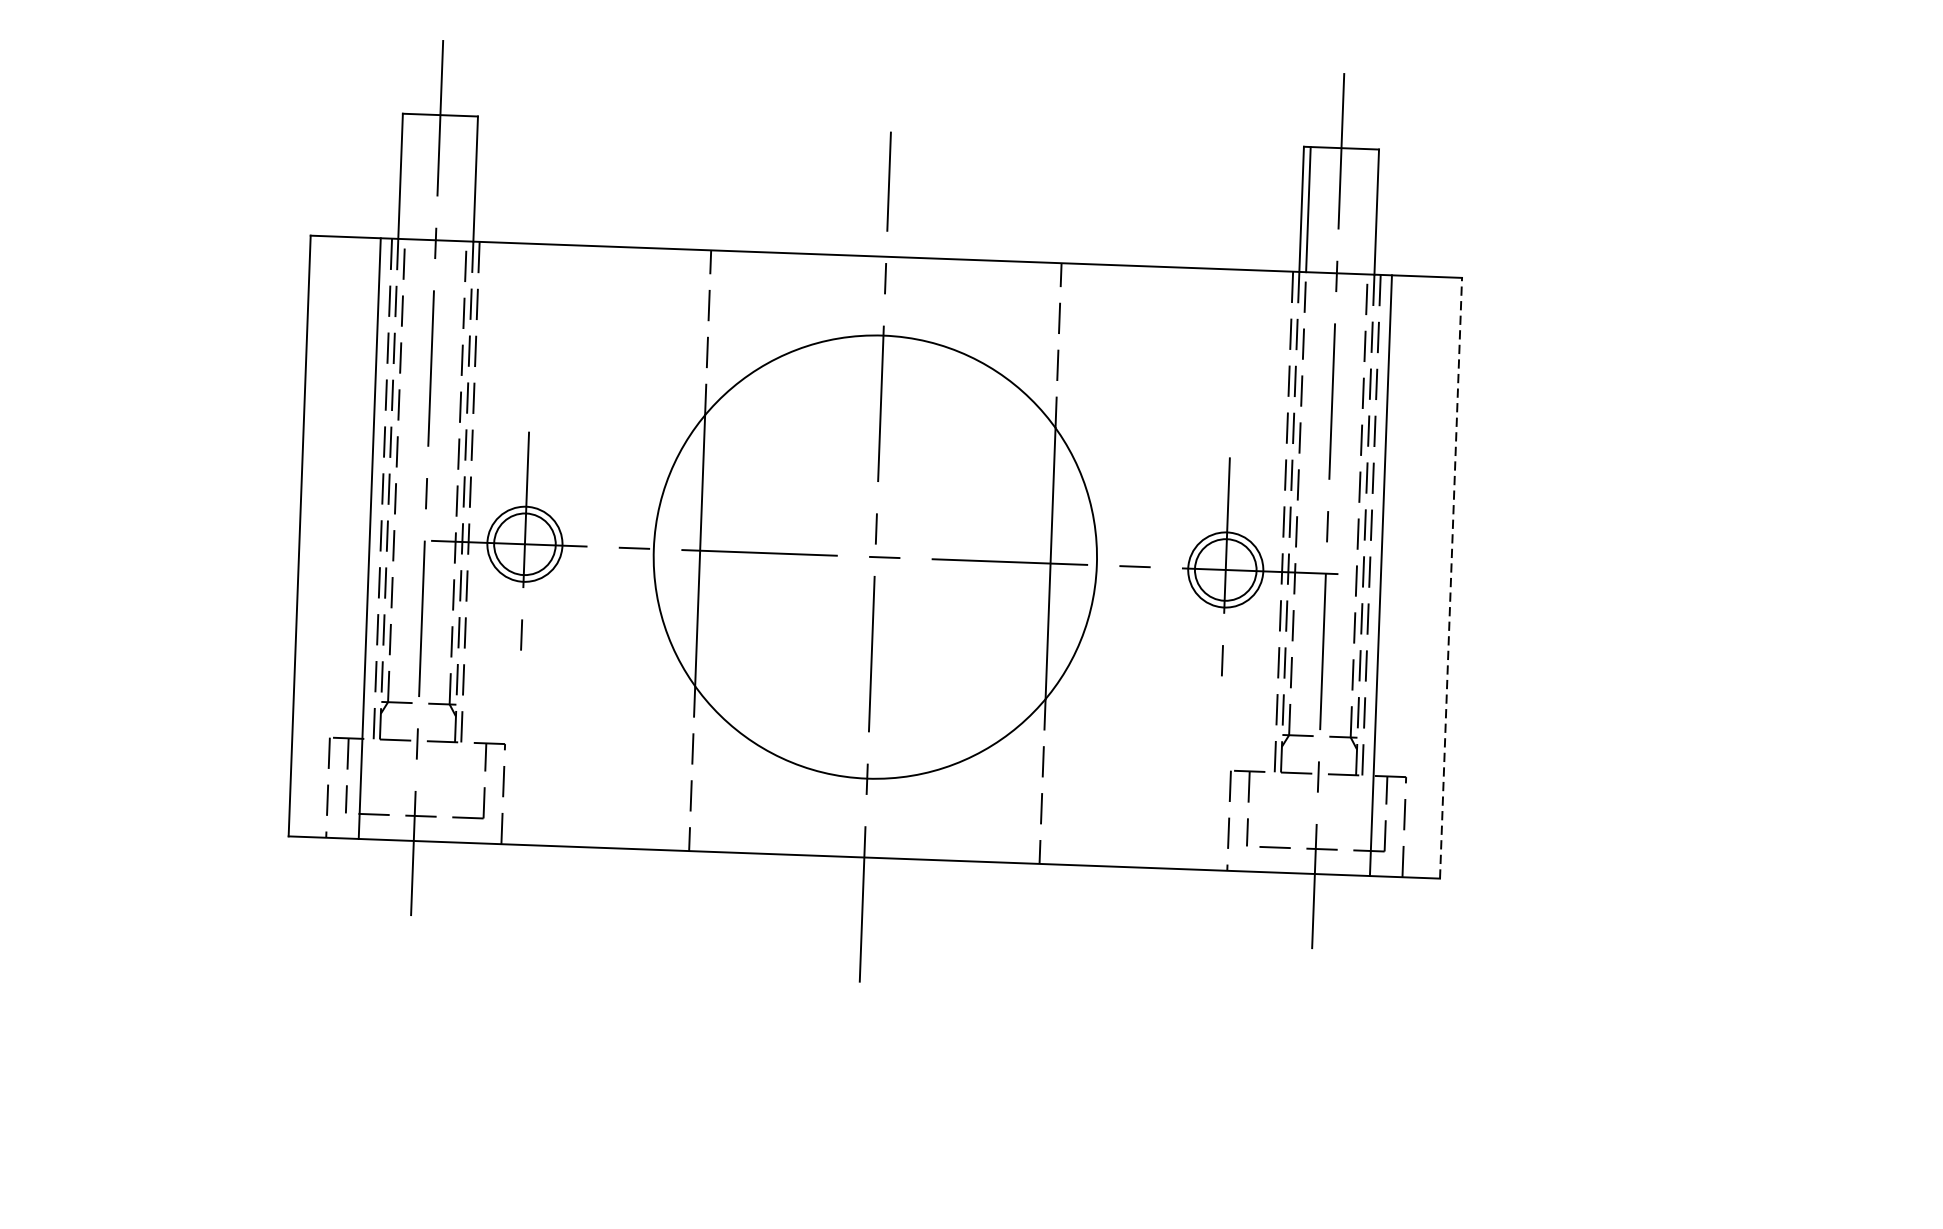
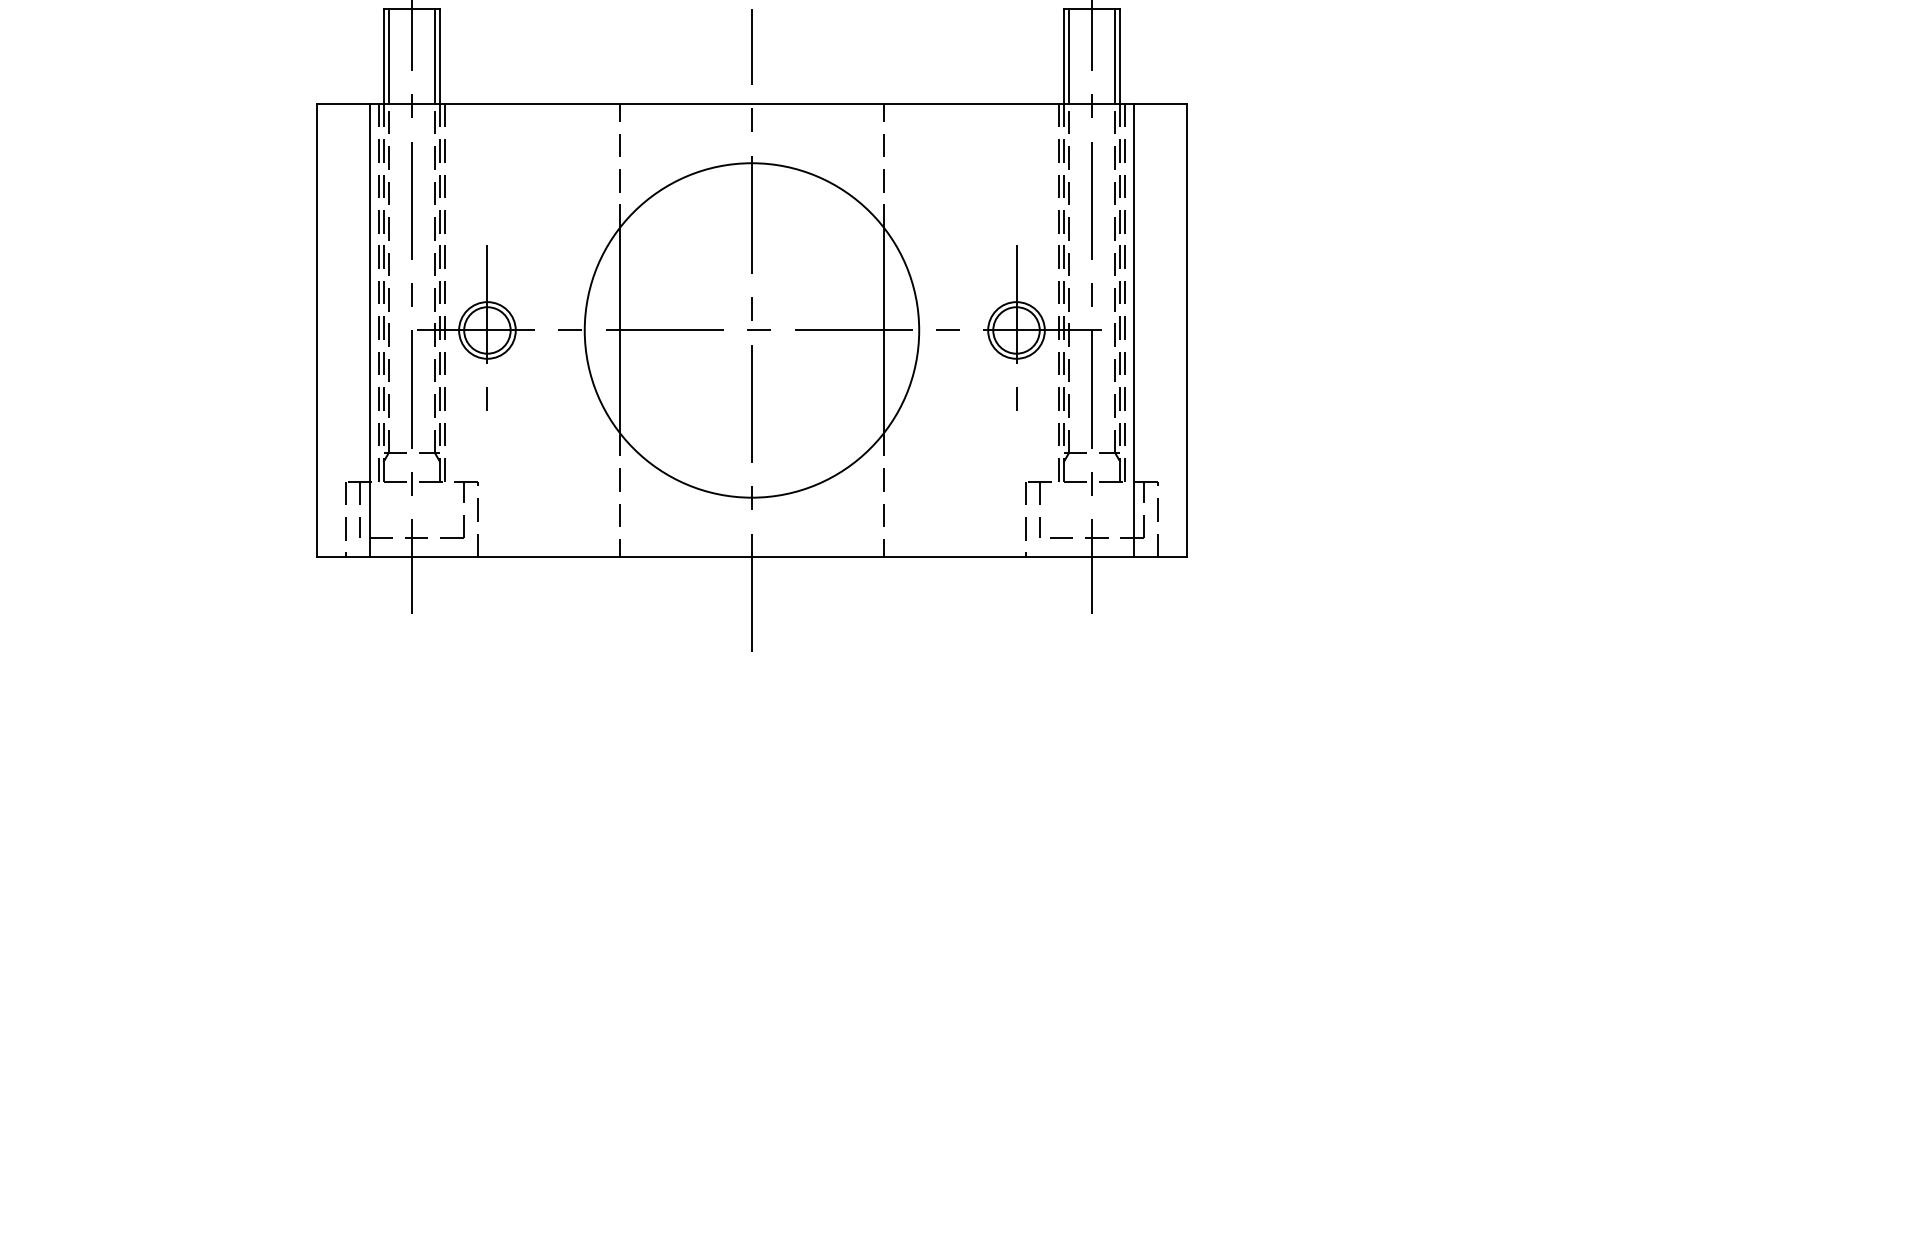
line: (407, 176) -> (388, 56), added
line: (469, 178) -> (435, 56), added
line: (1370, 211) -> (1115, 56), added
line: (1450, 578) -> (1186, 330), dashed -> solid

